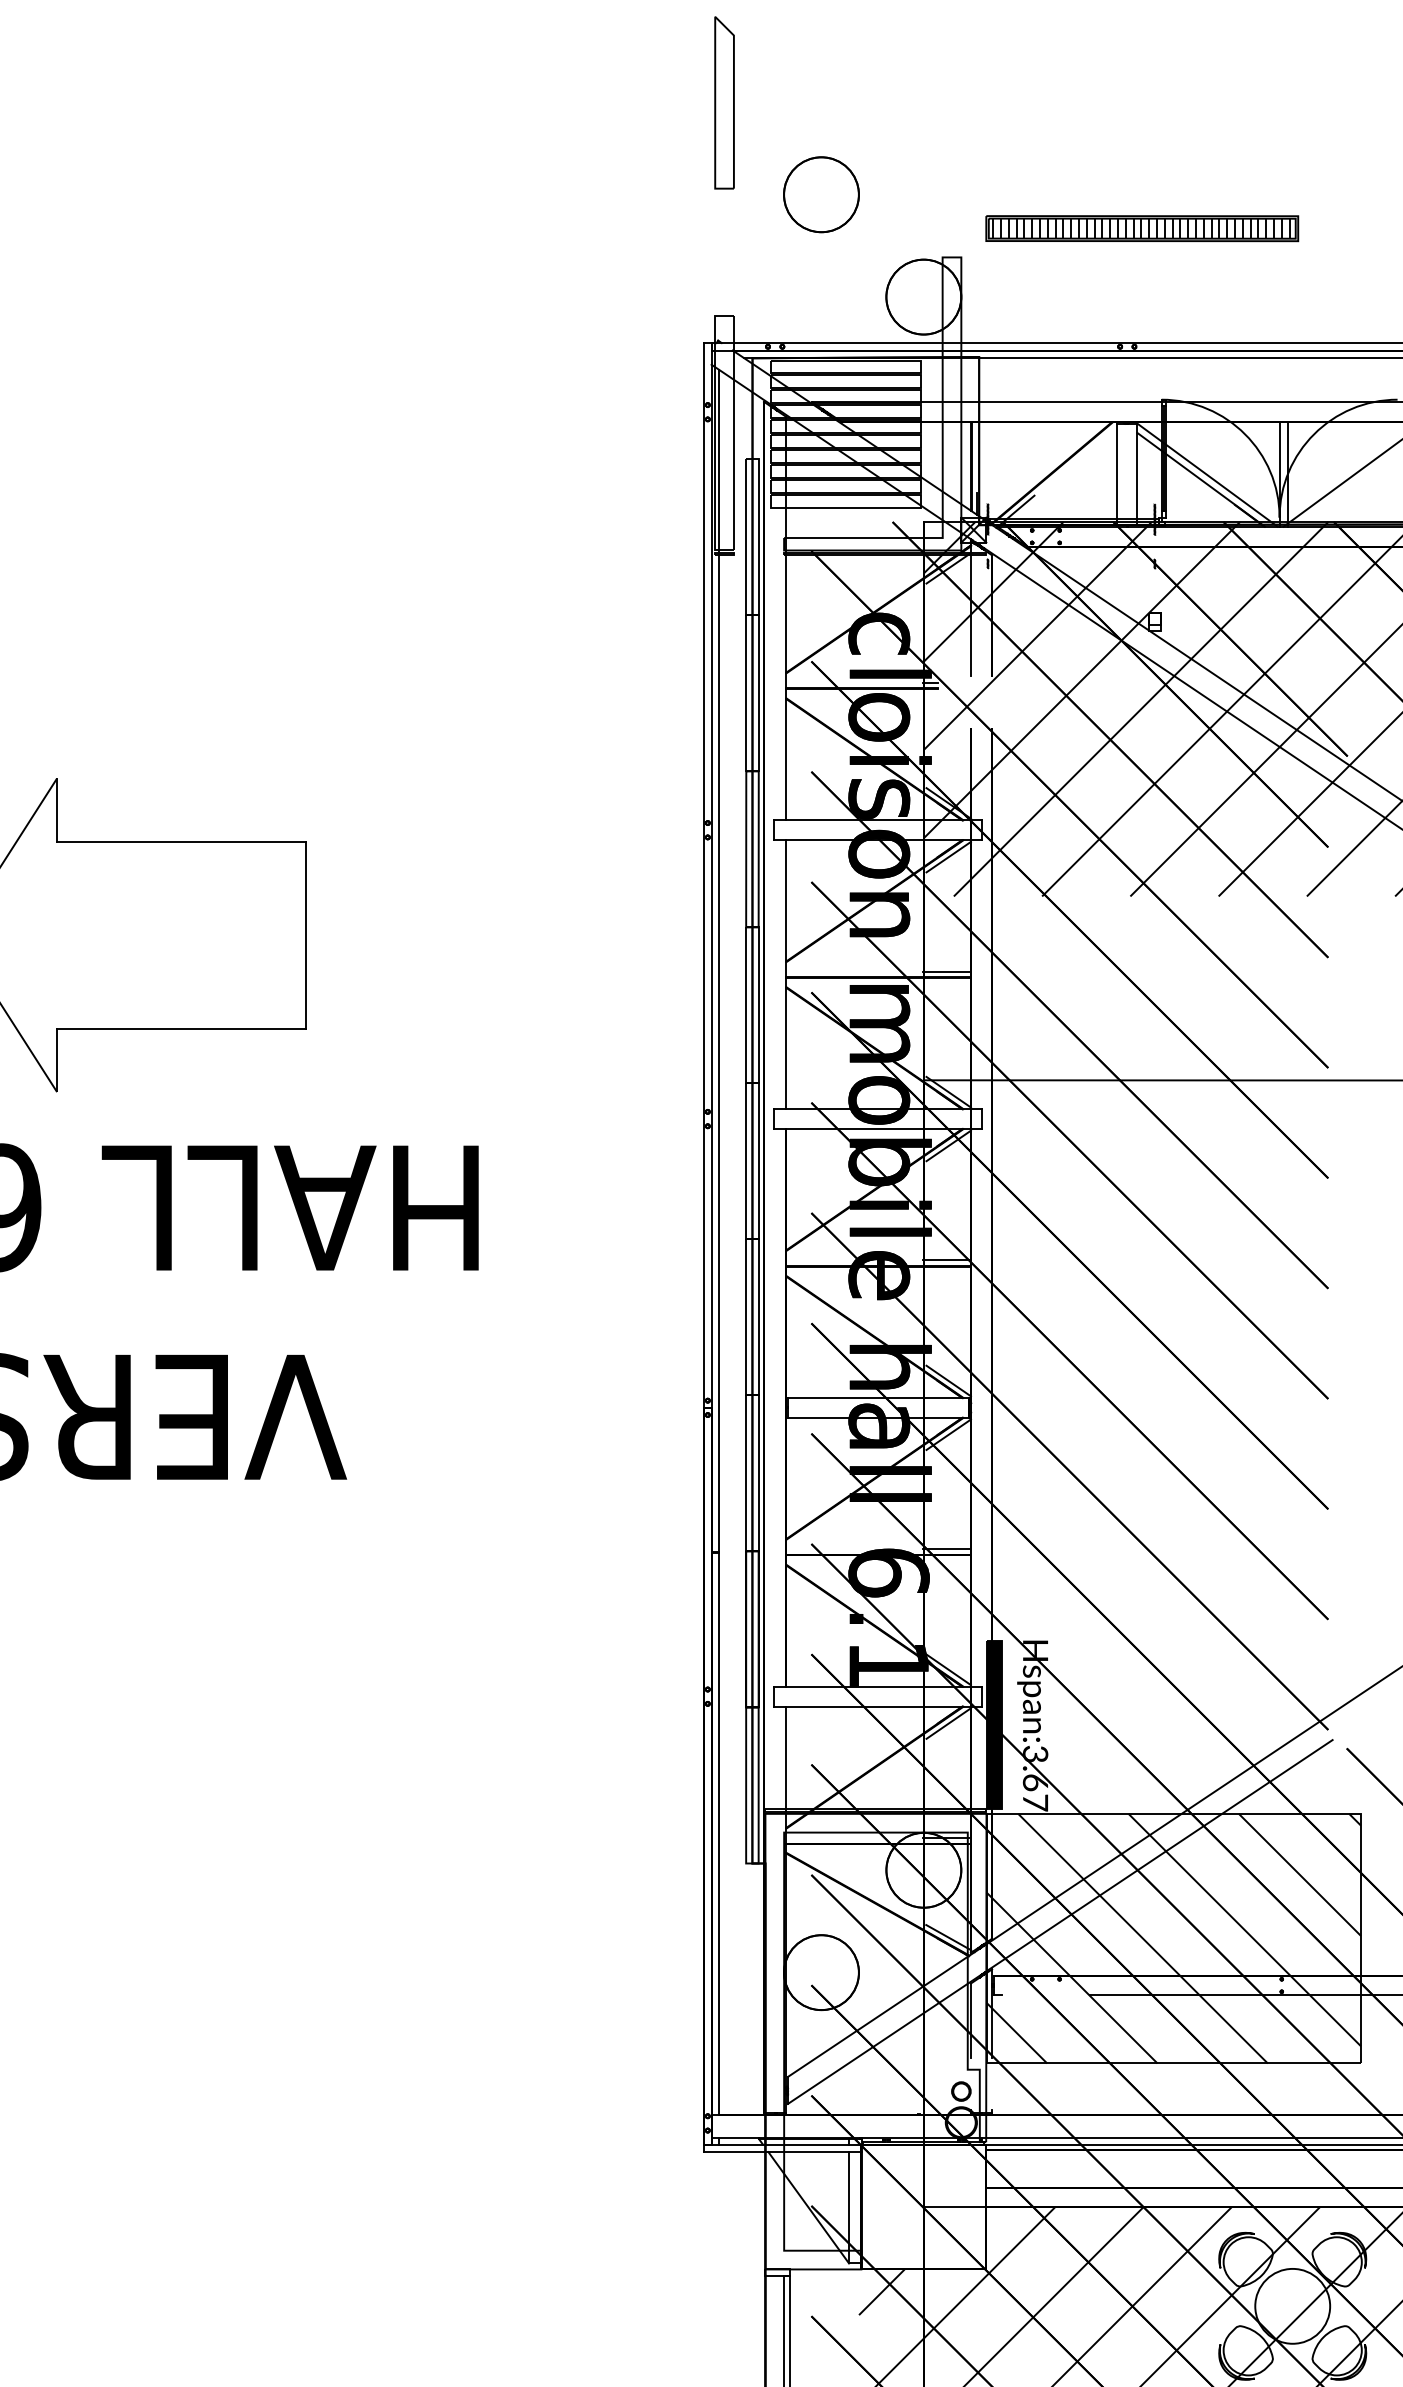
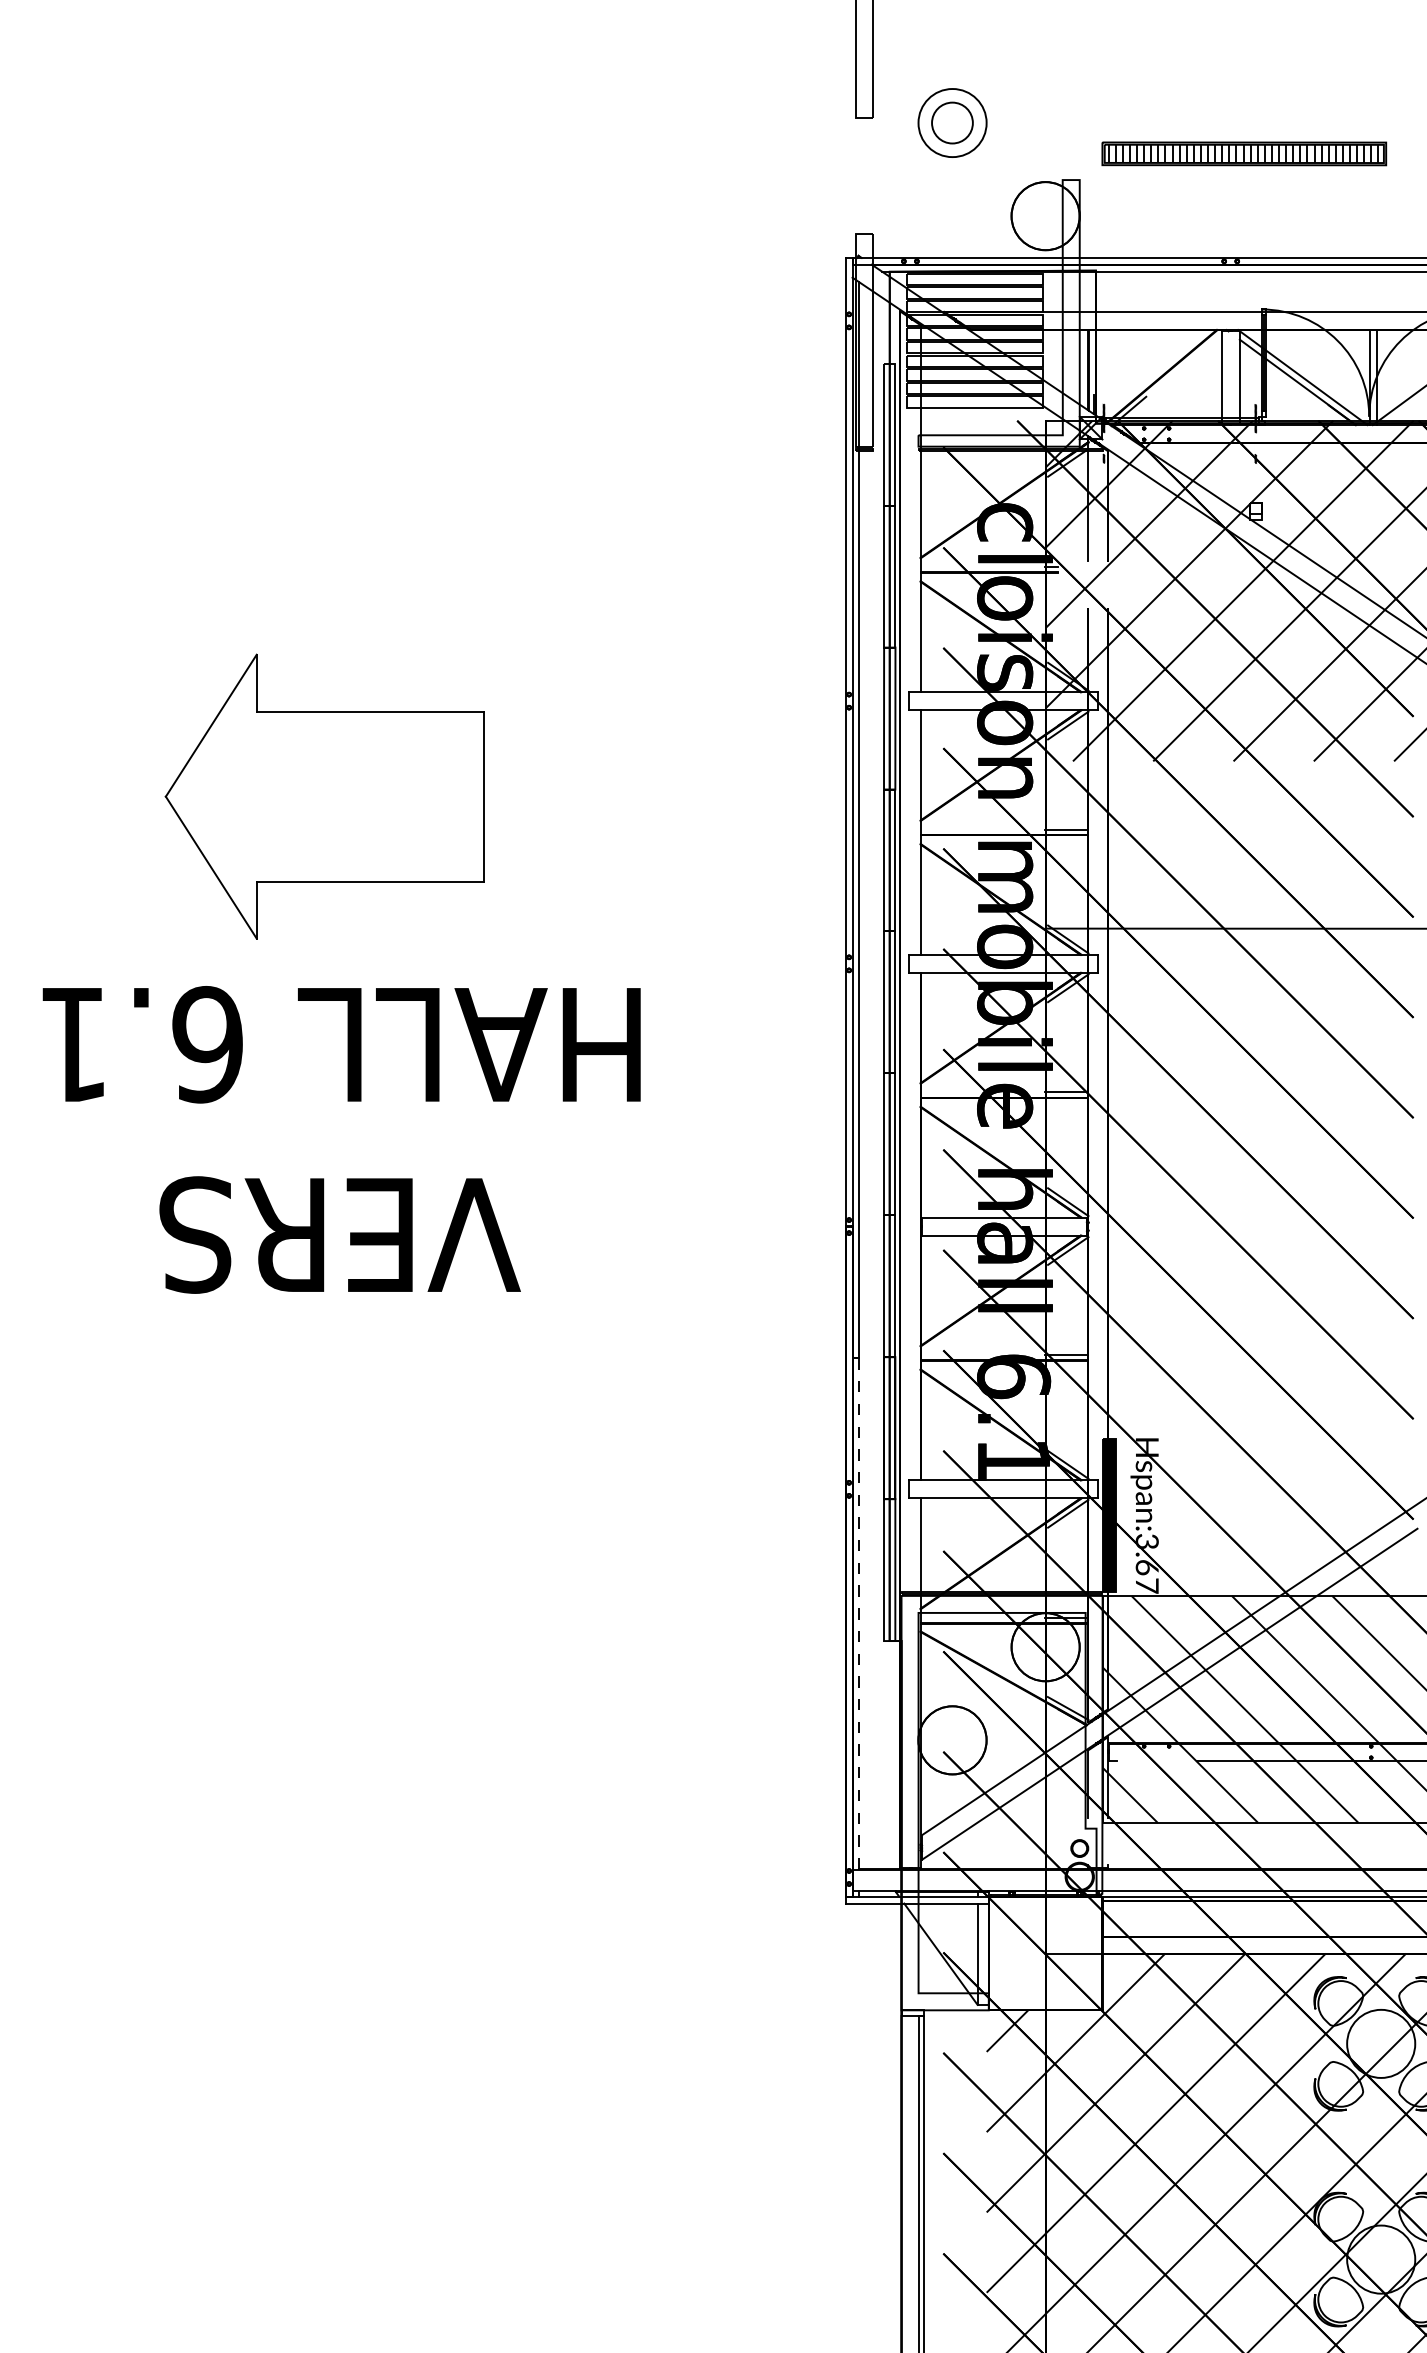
circle: (821, 195) -> (952, 123), size x0.6
line: (719, 1833) -> (859, 1613), solid -> dashed

